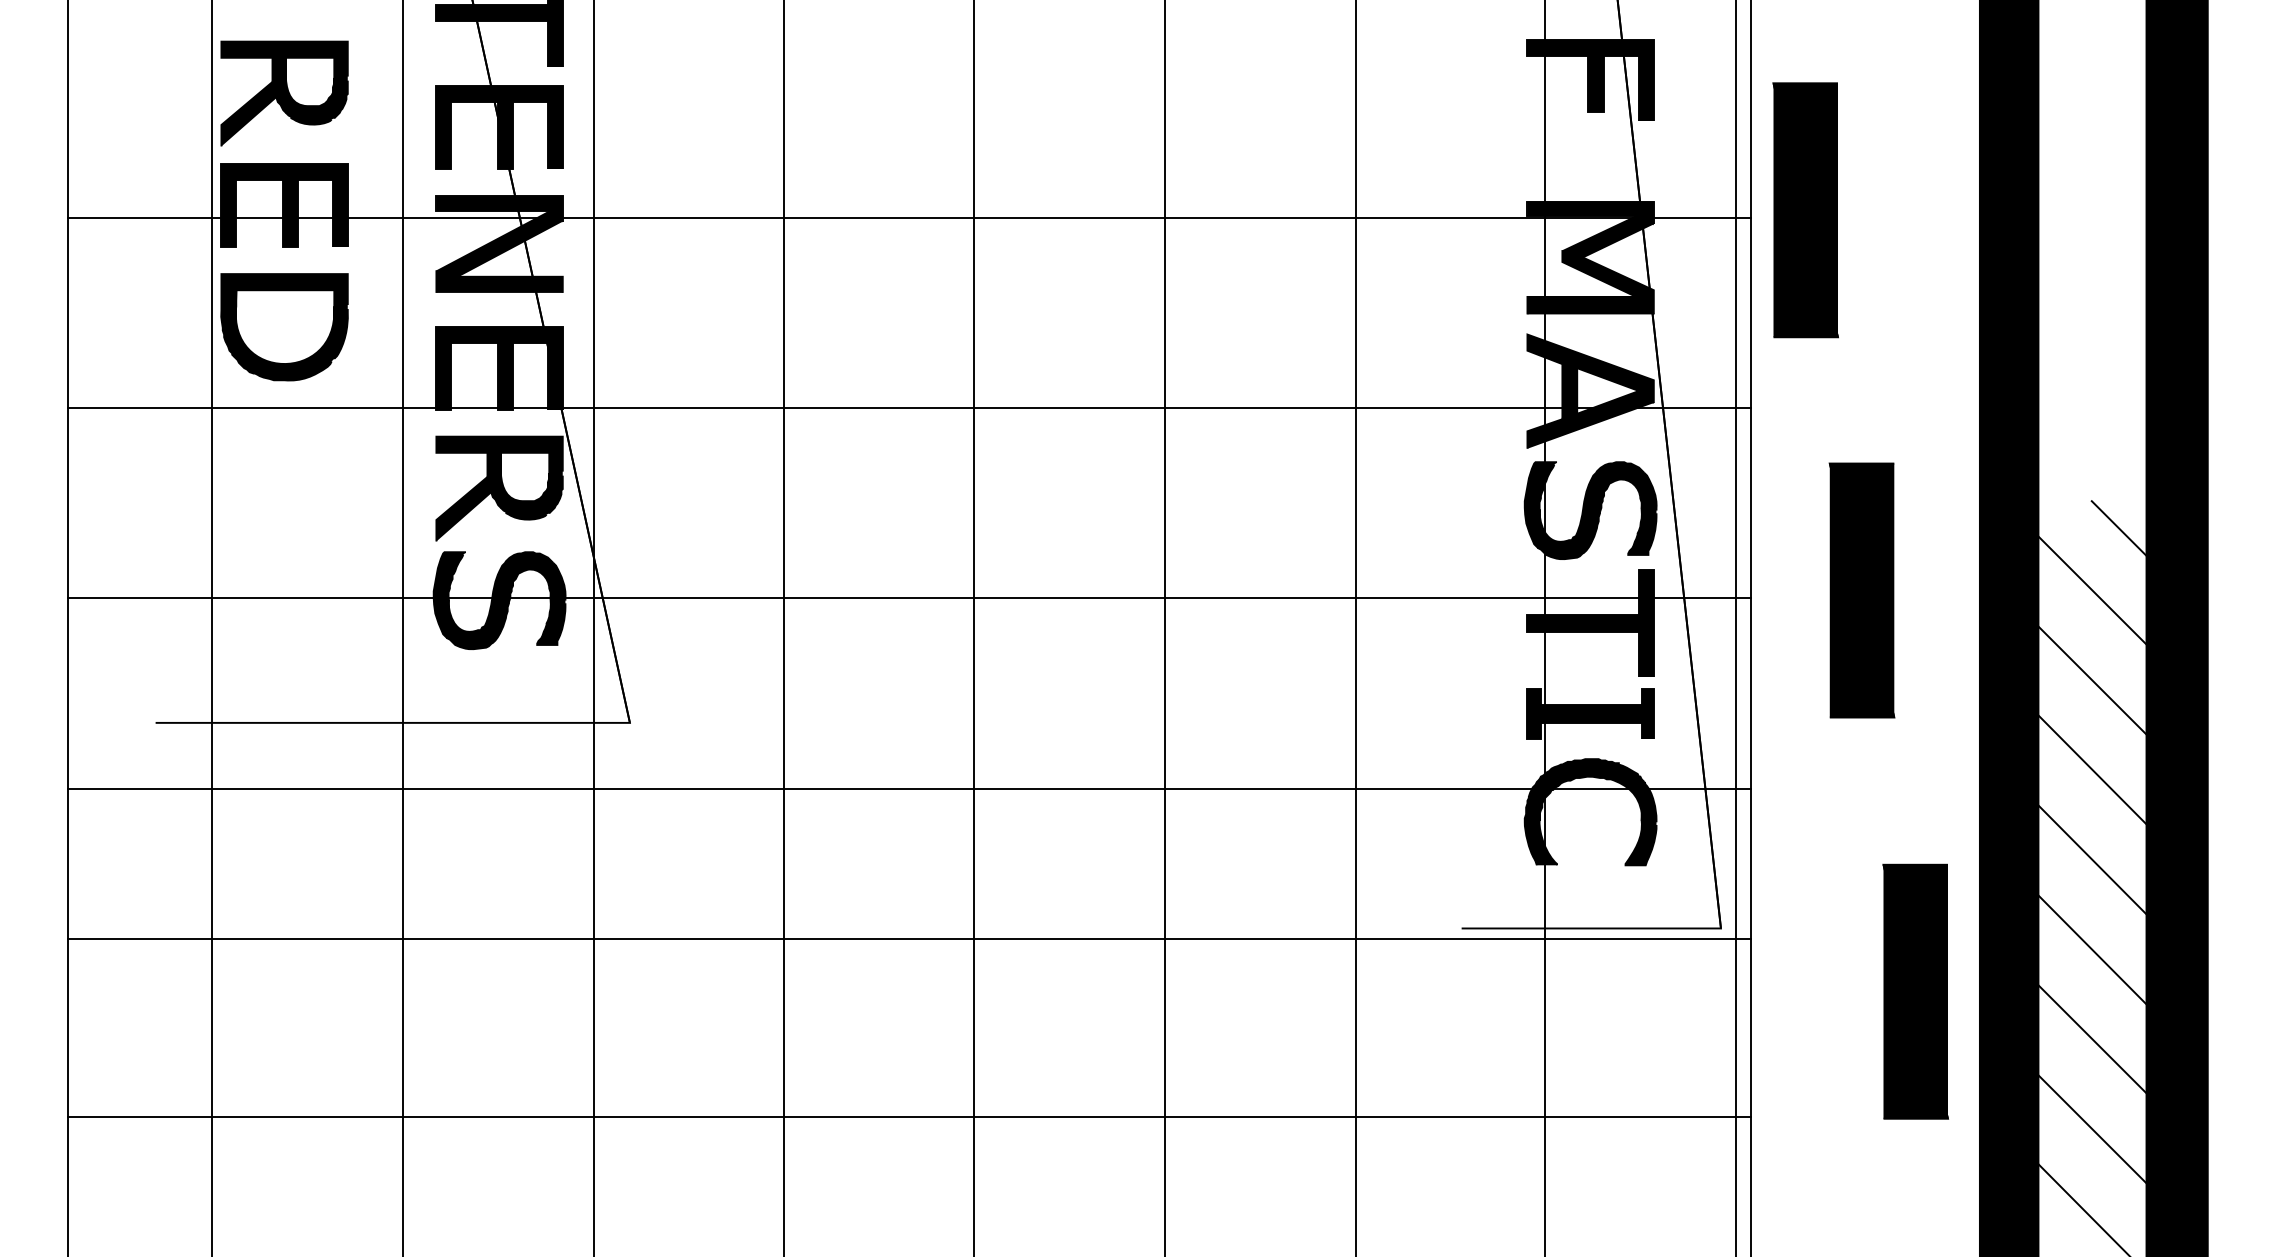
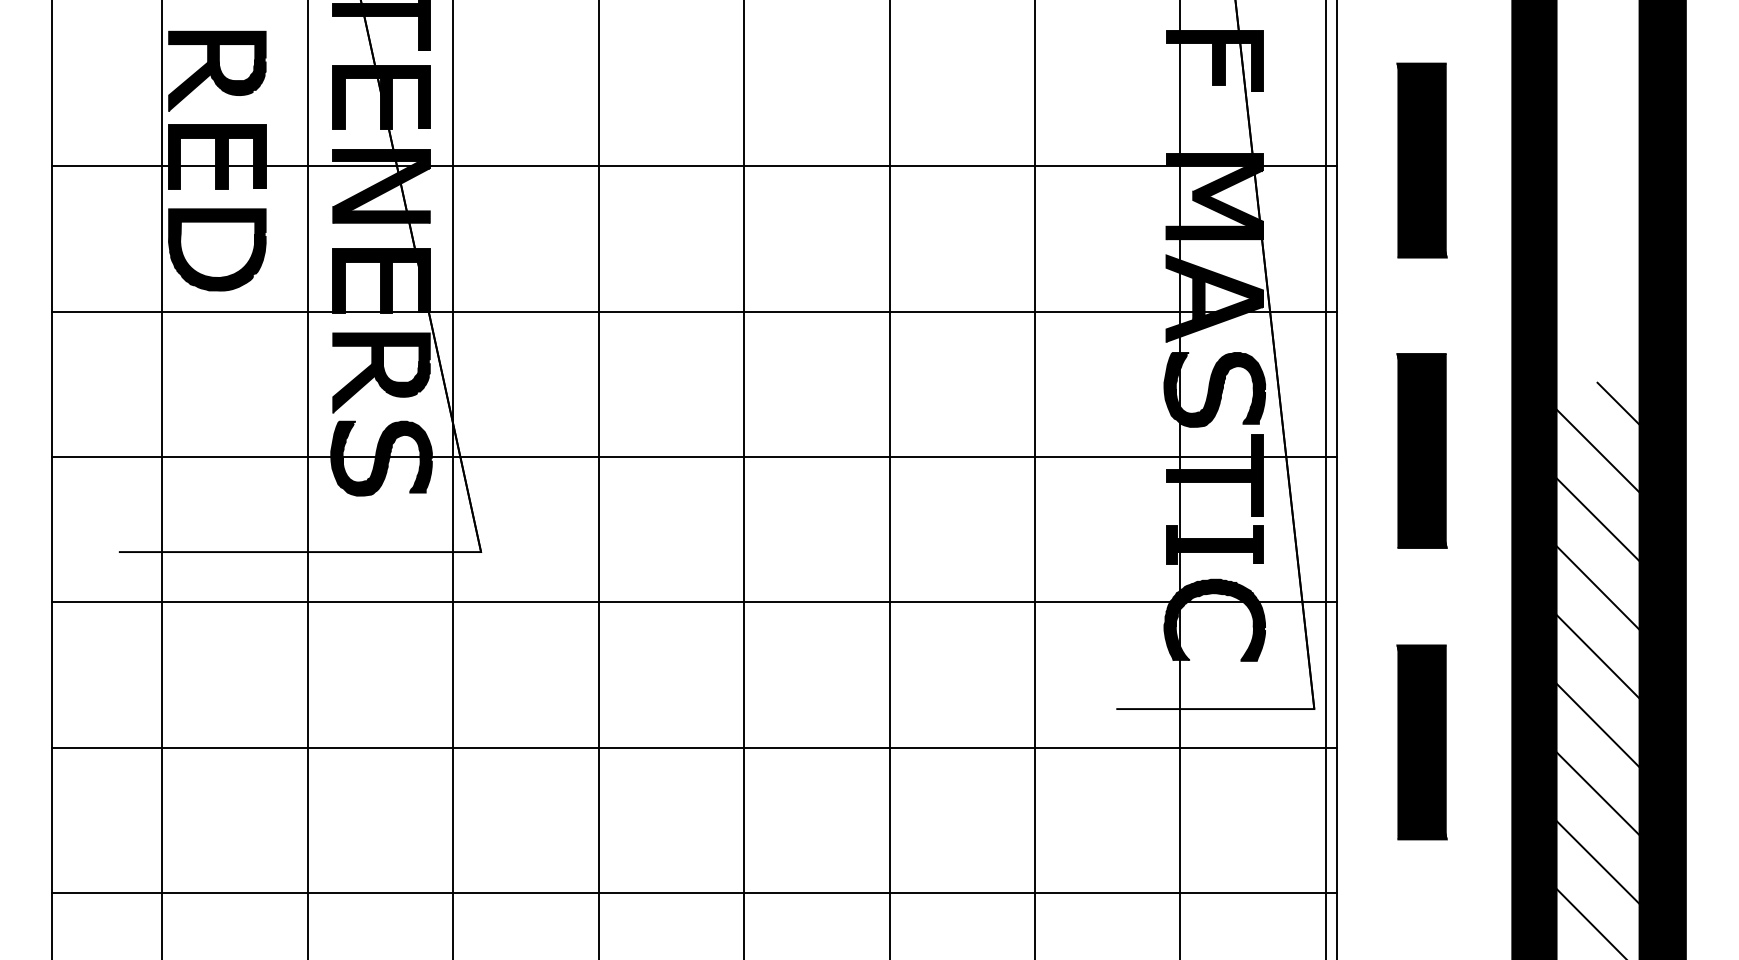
part: (1804, 210) -> (1421, 160), moved
line: (909, 939) -> (694, 748), moved
part: (1914, 991) -> (1421, 742), moved
line: (909, 1116) -> (694, 892), moved

